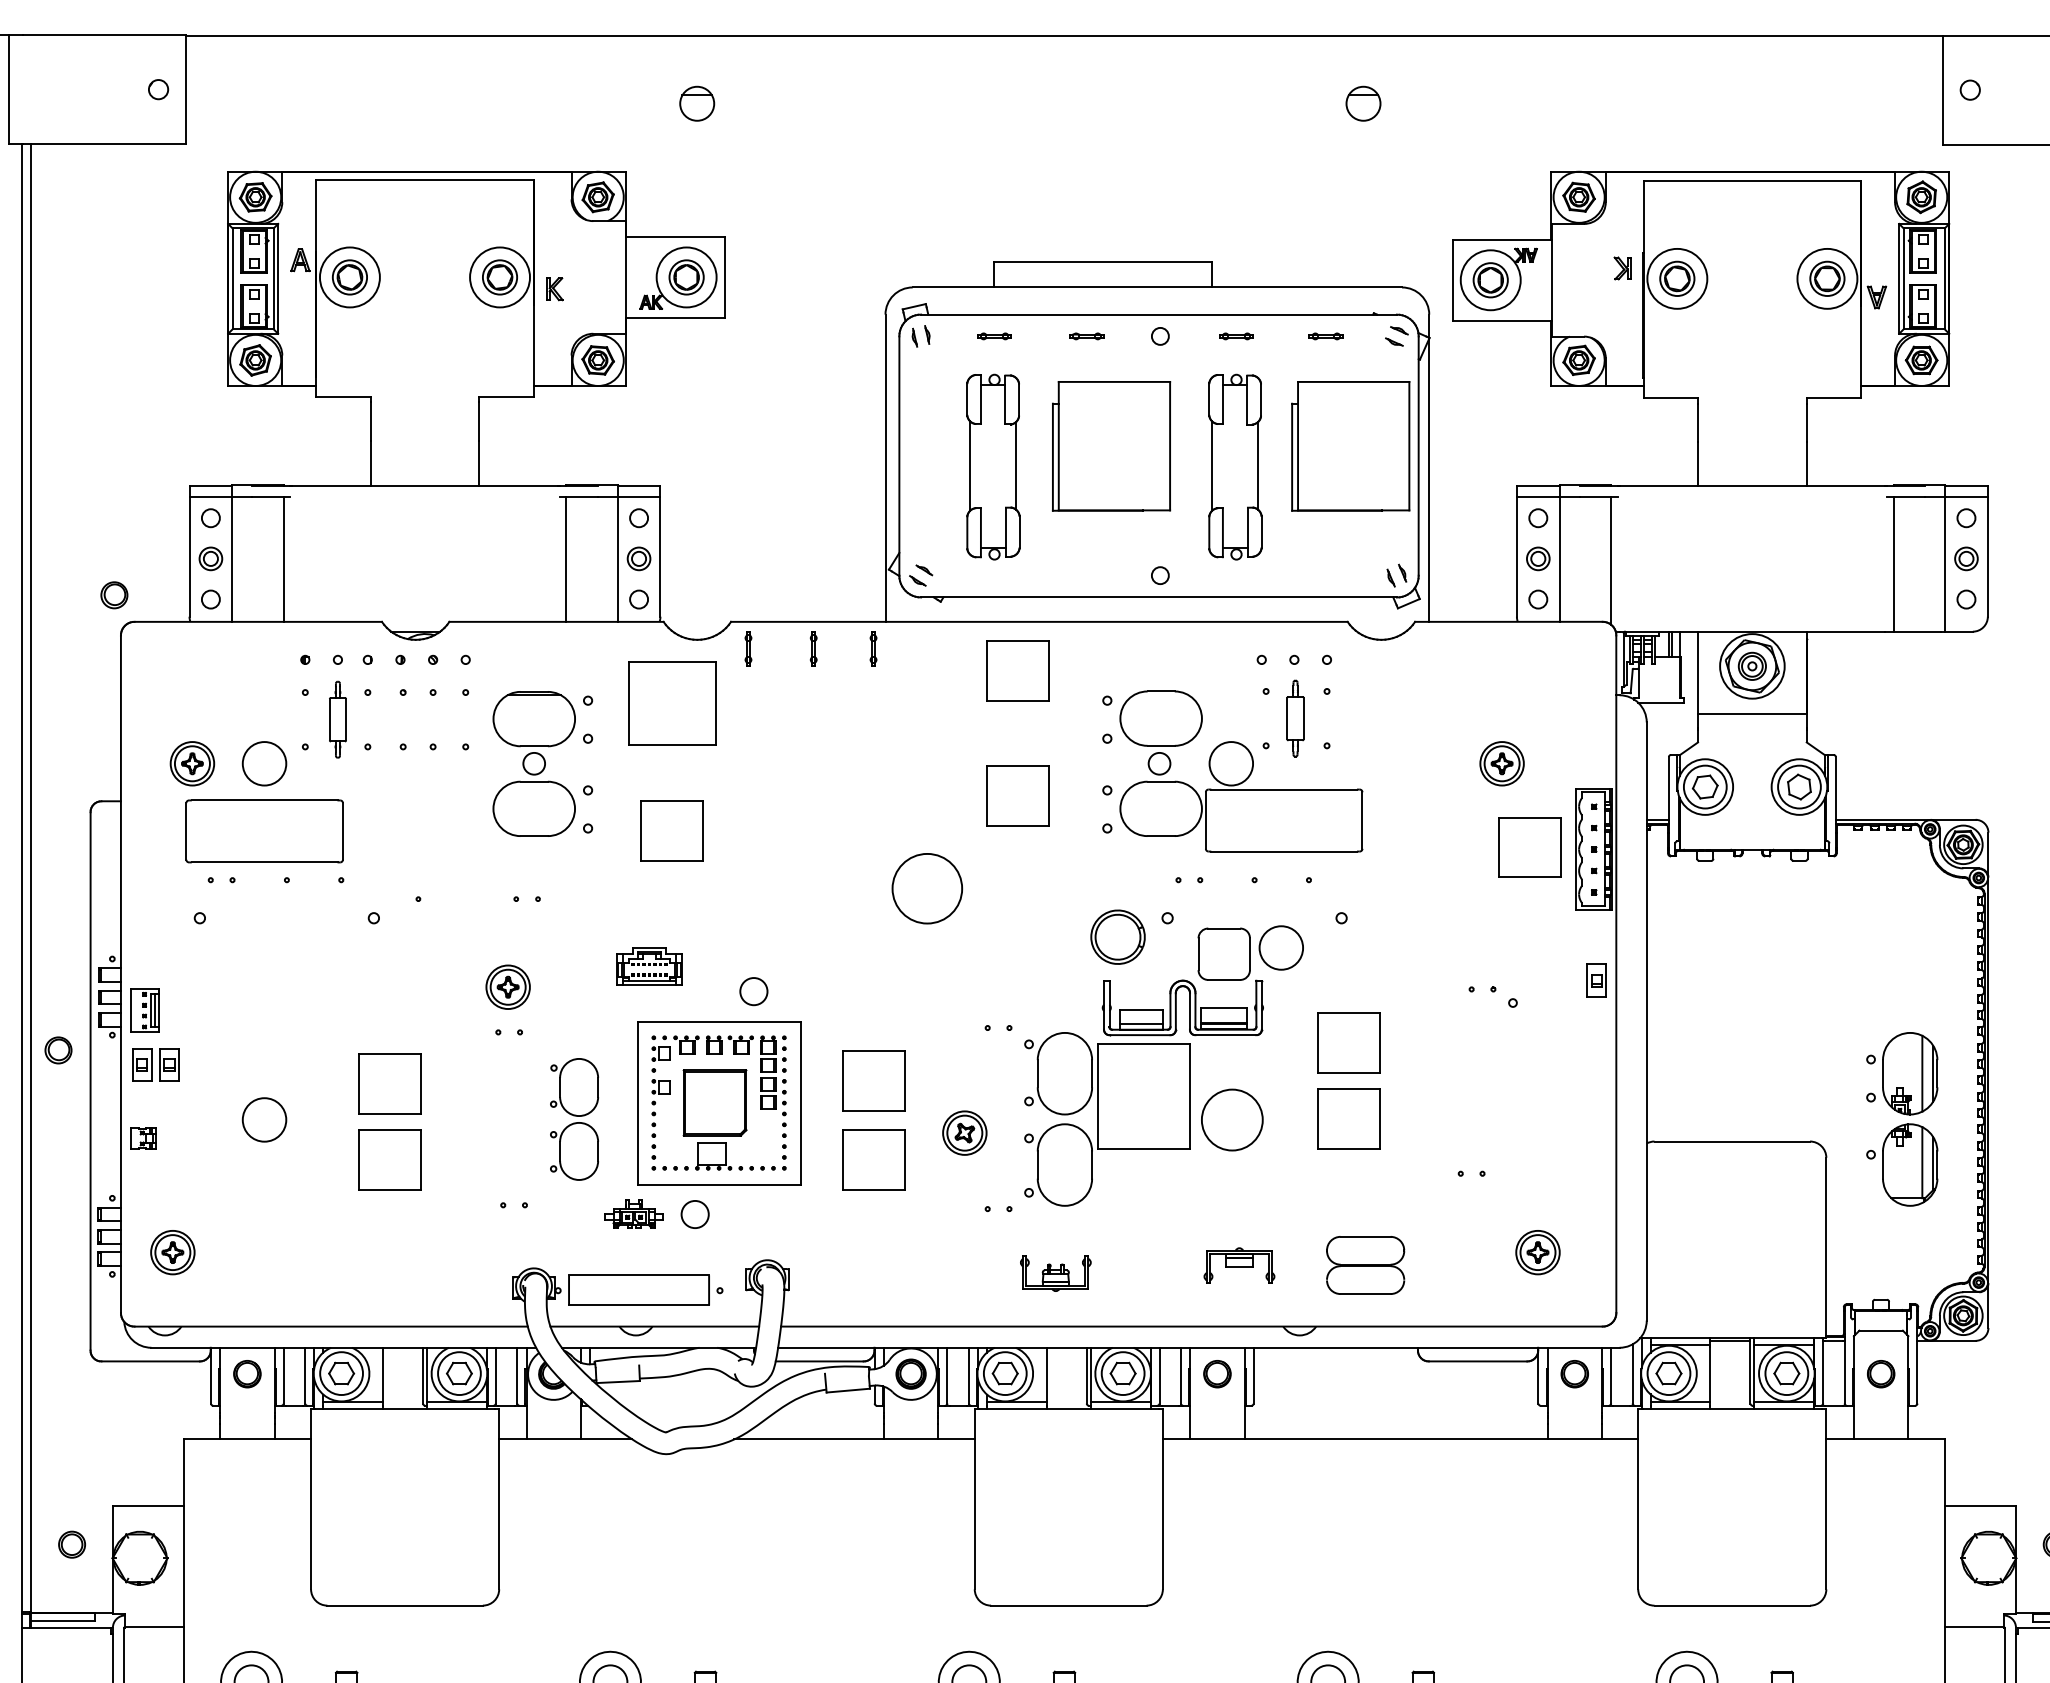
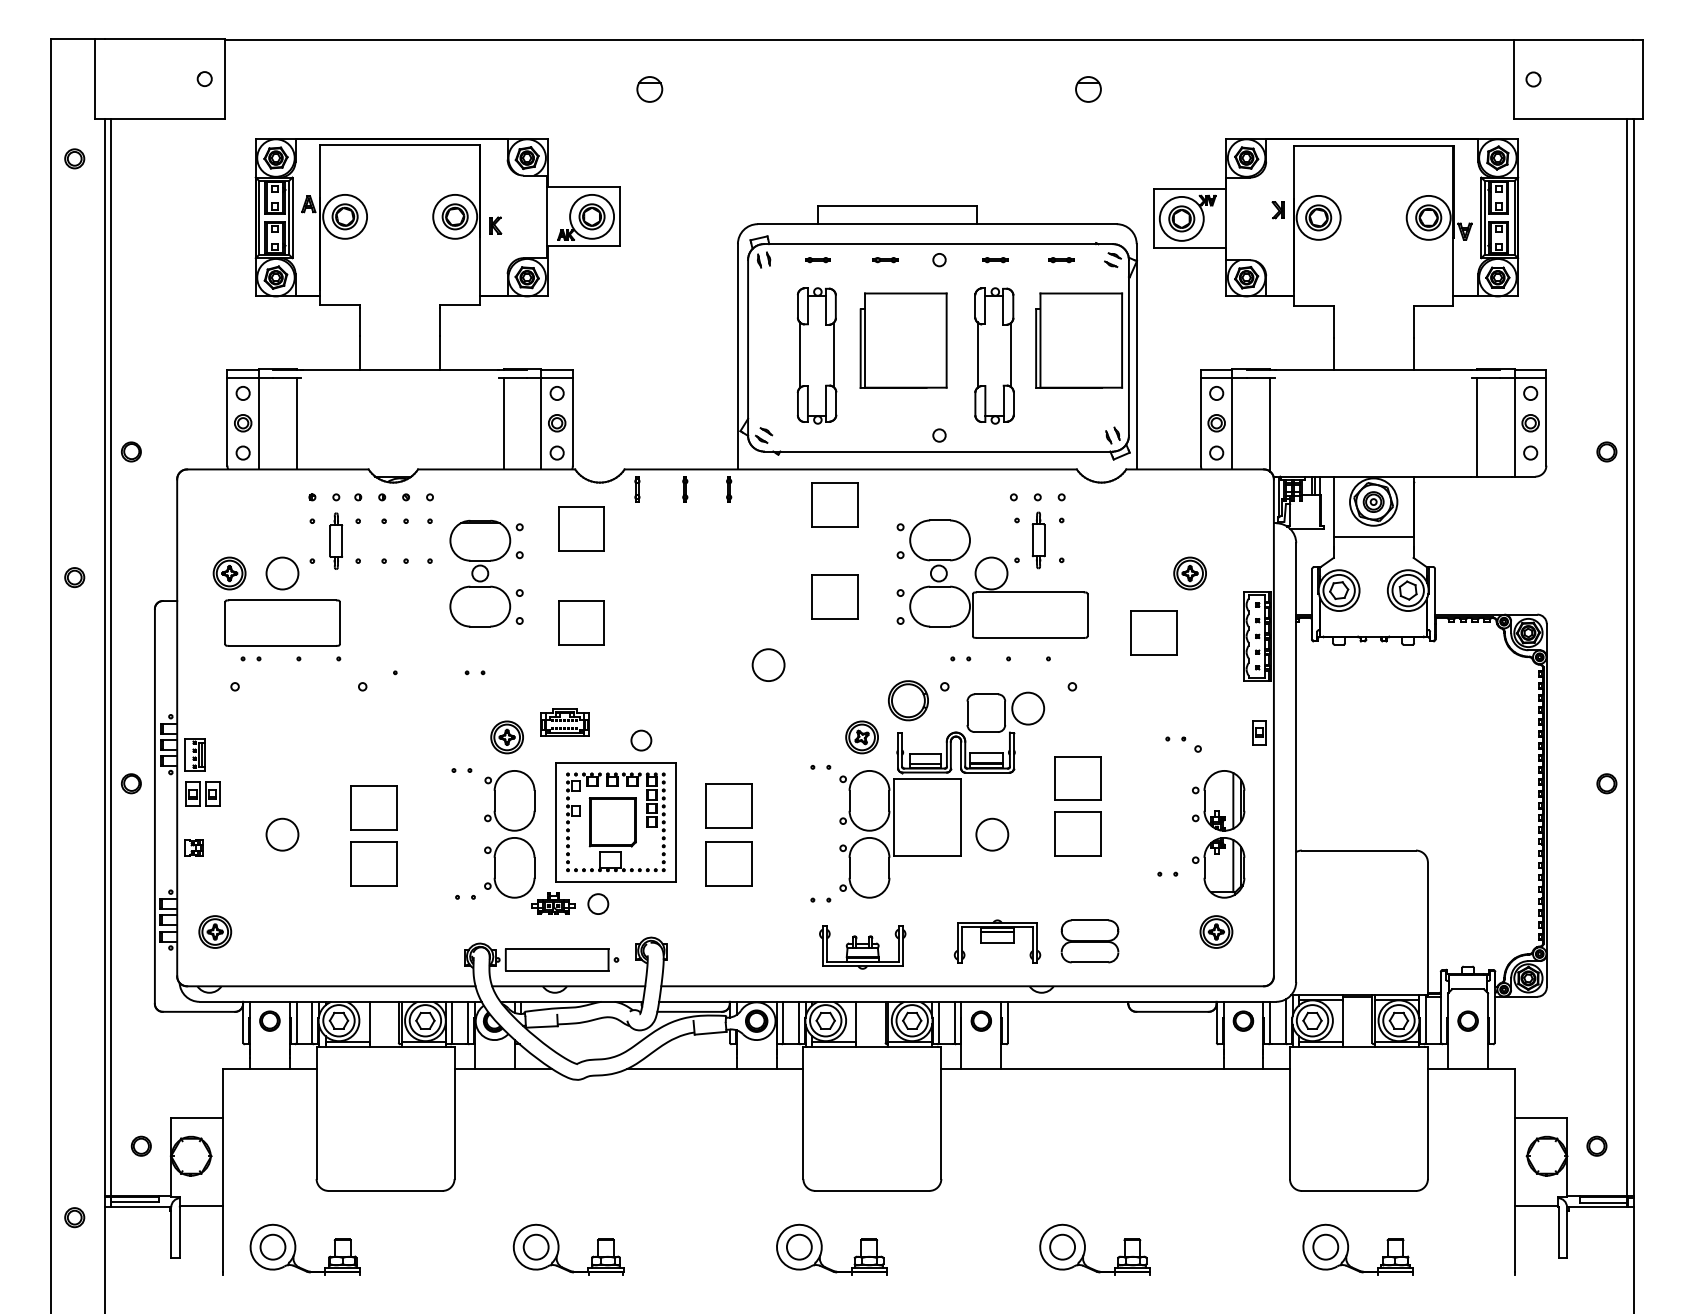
part: (696, 103) -> (649, 89), moved
part: (114, 594) -> (131, 451), moved
part: (672, 702) -> (581, 528), size x0.71
part: (1529, 846) -> (1153, 632), moved
circle: (927, 889) -> (768, 665), size x0.62
part: (507, 987) -> (506, 737), moved
part: (574, 1119) -> (509, 834), size x1.43
circle: (1232, 1119) -> (992, 834), size x0.71
part: (1902, 1119) -> (1218, 834), moved
part: (964, 1133) -> (861, 737), moved
part: (1239, 1265) -> (997, 941), size x1.67
part: (1055, 1273) -> (862, 947), size x1.67

